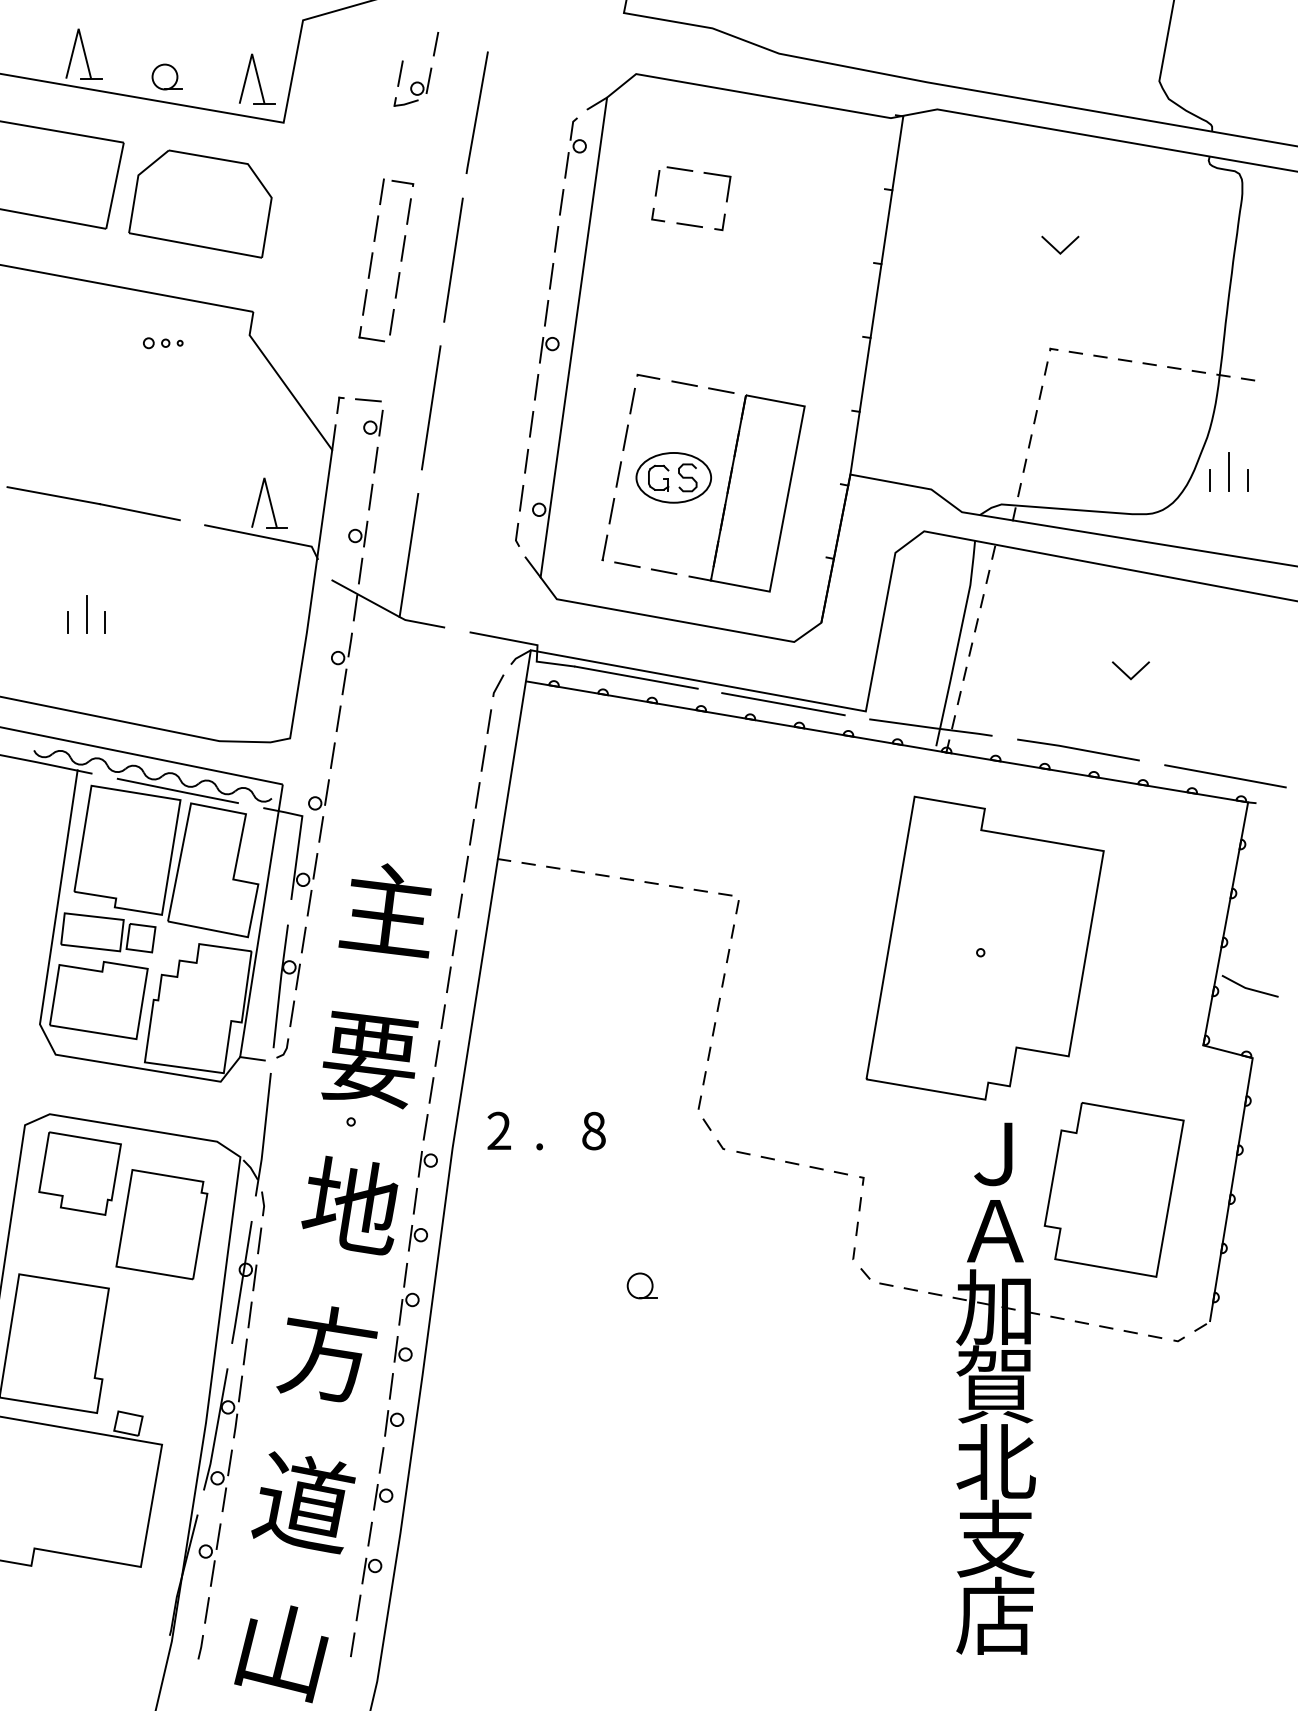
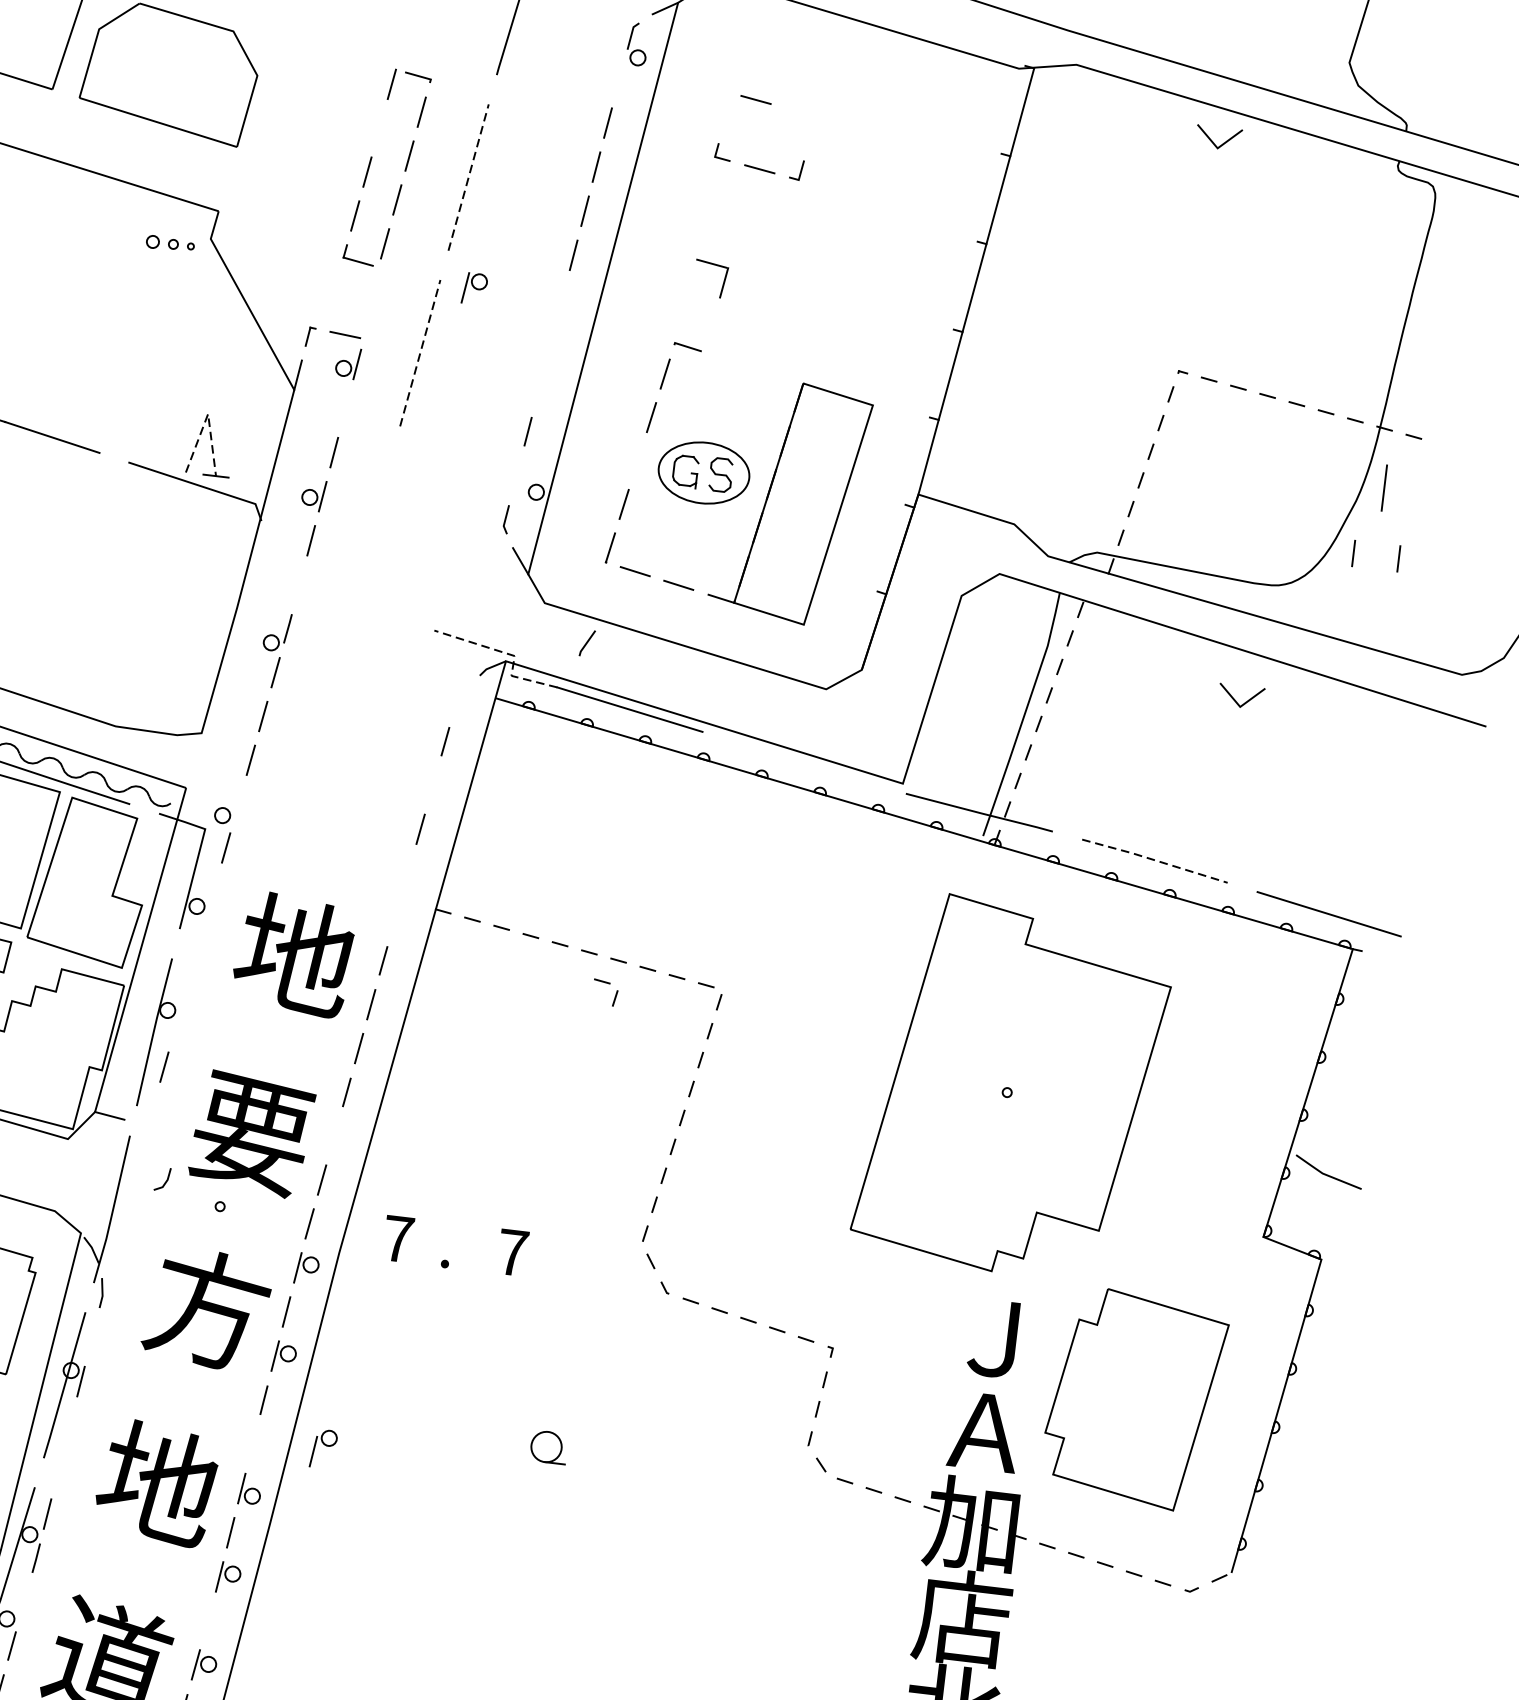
line: (566, 165) -> (619, 79), removed
line: (657, 183) -> (726, 114), removed
part: (727, 188) -> (722, 281), moved
line: (376, 228) -> (379, 128), removed
line: (1056, 248) -> (1213, 141), moved
line: (453, 259) -> (468, 176), solid -> dashed
part: (163, 343) -> (170, 244), moved
part: (549, 350) -> (474, 289), moved
line: (684, 383) -> (730, 360), removed
line: (536, 387) -> (550, 343), removed
line: (721, 390) -> (774, 374), removed
line: (431, 407) -> (420, 352), solid -> dashed
line: (531, 423) -> (539, 386), removed
line: (375, 459) -> (345, 407), removed
line: (1228, 471) -> (1383, 487), moved
line: (618, 474) -> (637, 460), removed
line: (264, 477) -> (208, 413), solid -> dashed
line: (521, 497) -> (516, 474), removed
part: (406, 563) -> (367, 538), removed
line: (531, 644) -> (507, 654), solid -> dashed
line: (1126, 673) -> (1235, 699), moved
line: (498, 685) -> (587, 642), moved
line: (783, 704) -> (804, 763), removed
line: (1078, 749) -> (1155, 860), solid -> dashed
line: (483, 758) -> (432, 785), removed
line: (326, 792) -> (237, 804), removed
line: (471, 831) -> (407, 872), removed
line: (315, 866) -> (213, 892), removed
line: (466, 868) -> (396, 916), removed
line: (309, 902) -> (201, 934), removed
part: (644, 903) -> (607, 984), added
text: (386, 909) -> (293, 954), 主 -> 地
line: (303, 939) -> (188, 978), removed
line: (297, 976) -> (176, 1022), removed
line: (284, 1050) -> (164, 1182), moved
line: (437, 1053) -> (334, 1136), removed
text: (499, 1130) -> (398, 1238), 2 -> 7
text: (593, 1130) -> (512, 1251), 8 -> 7
text: (350, 1205) -> (207, 1307), 地 -> 方
line: (259, 1240) -> (92, 1336), removed
part: (408, 1308) -> (323, 1448), moved
line: (249, 1314) -> (69, 1425), removed
line: (244, 1351) -> (57, 1469), removed
text: (326, 1352) -> (156, 1482), 方 -> 地
text: (995, 1384) -> (962, 1617), 賀 -> 店
line: (381, 1460) -> (208, 1621), removed
line: (229, 1462) -> (23, 1601), removed

